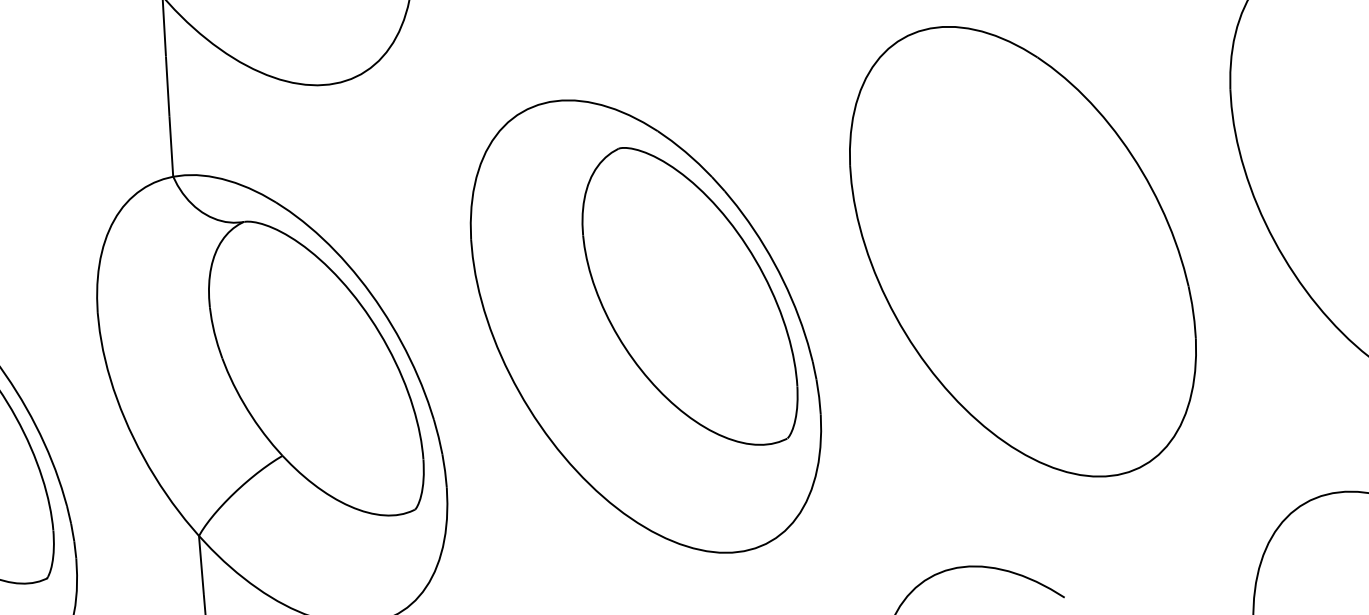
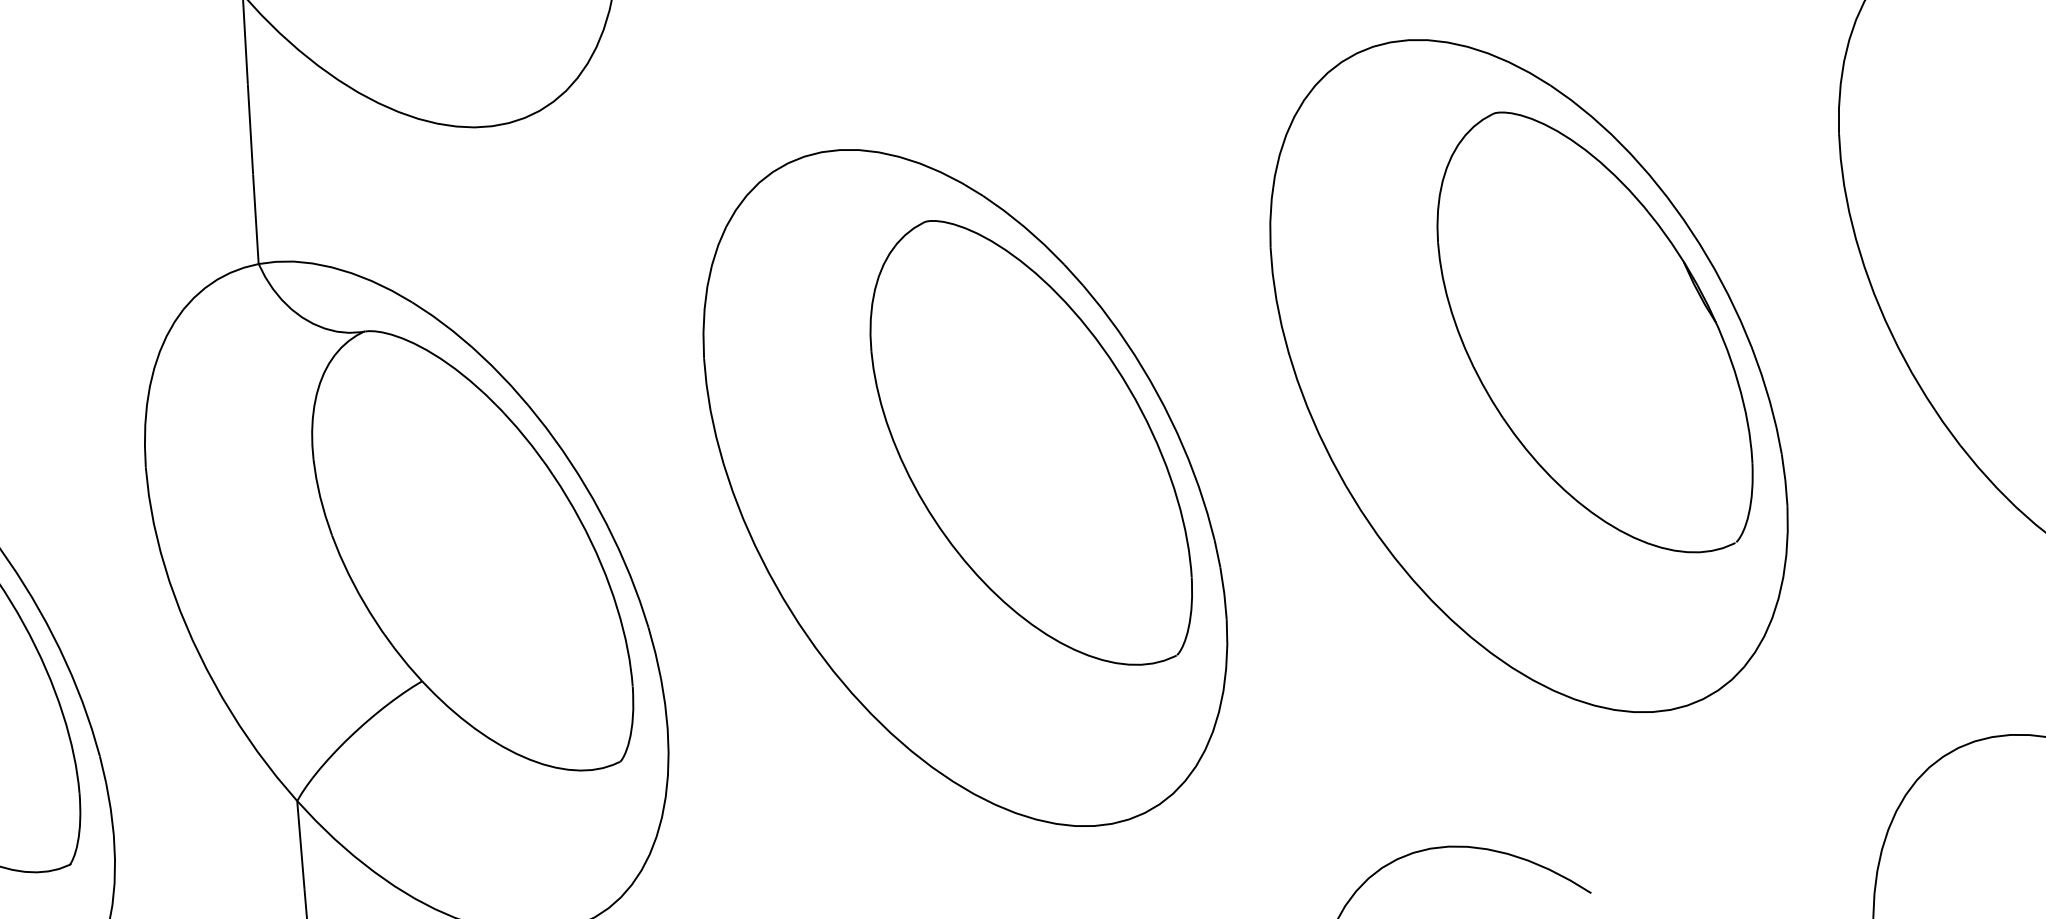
part: (1066, 222) -> (1594, 332), added

